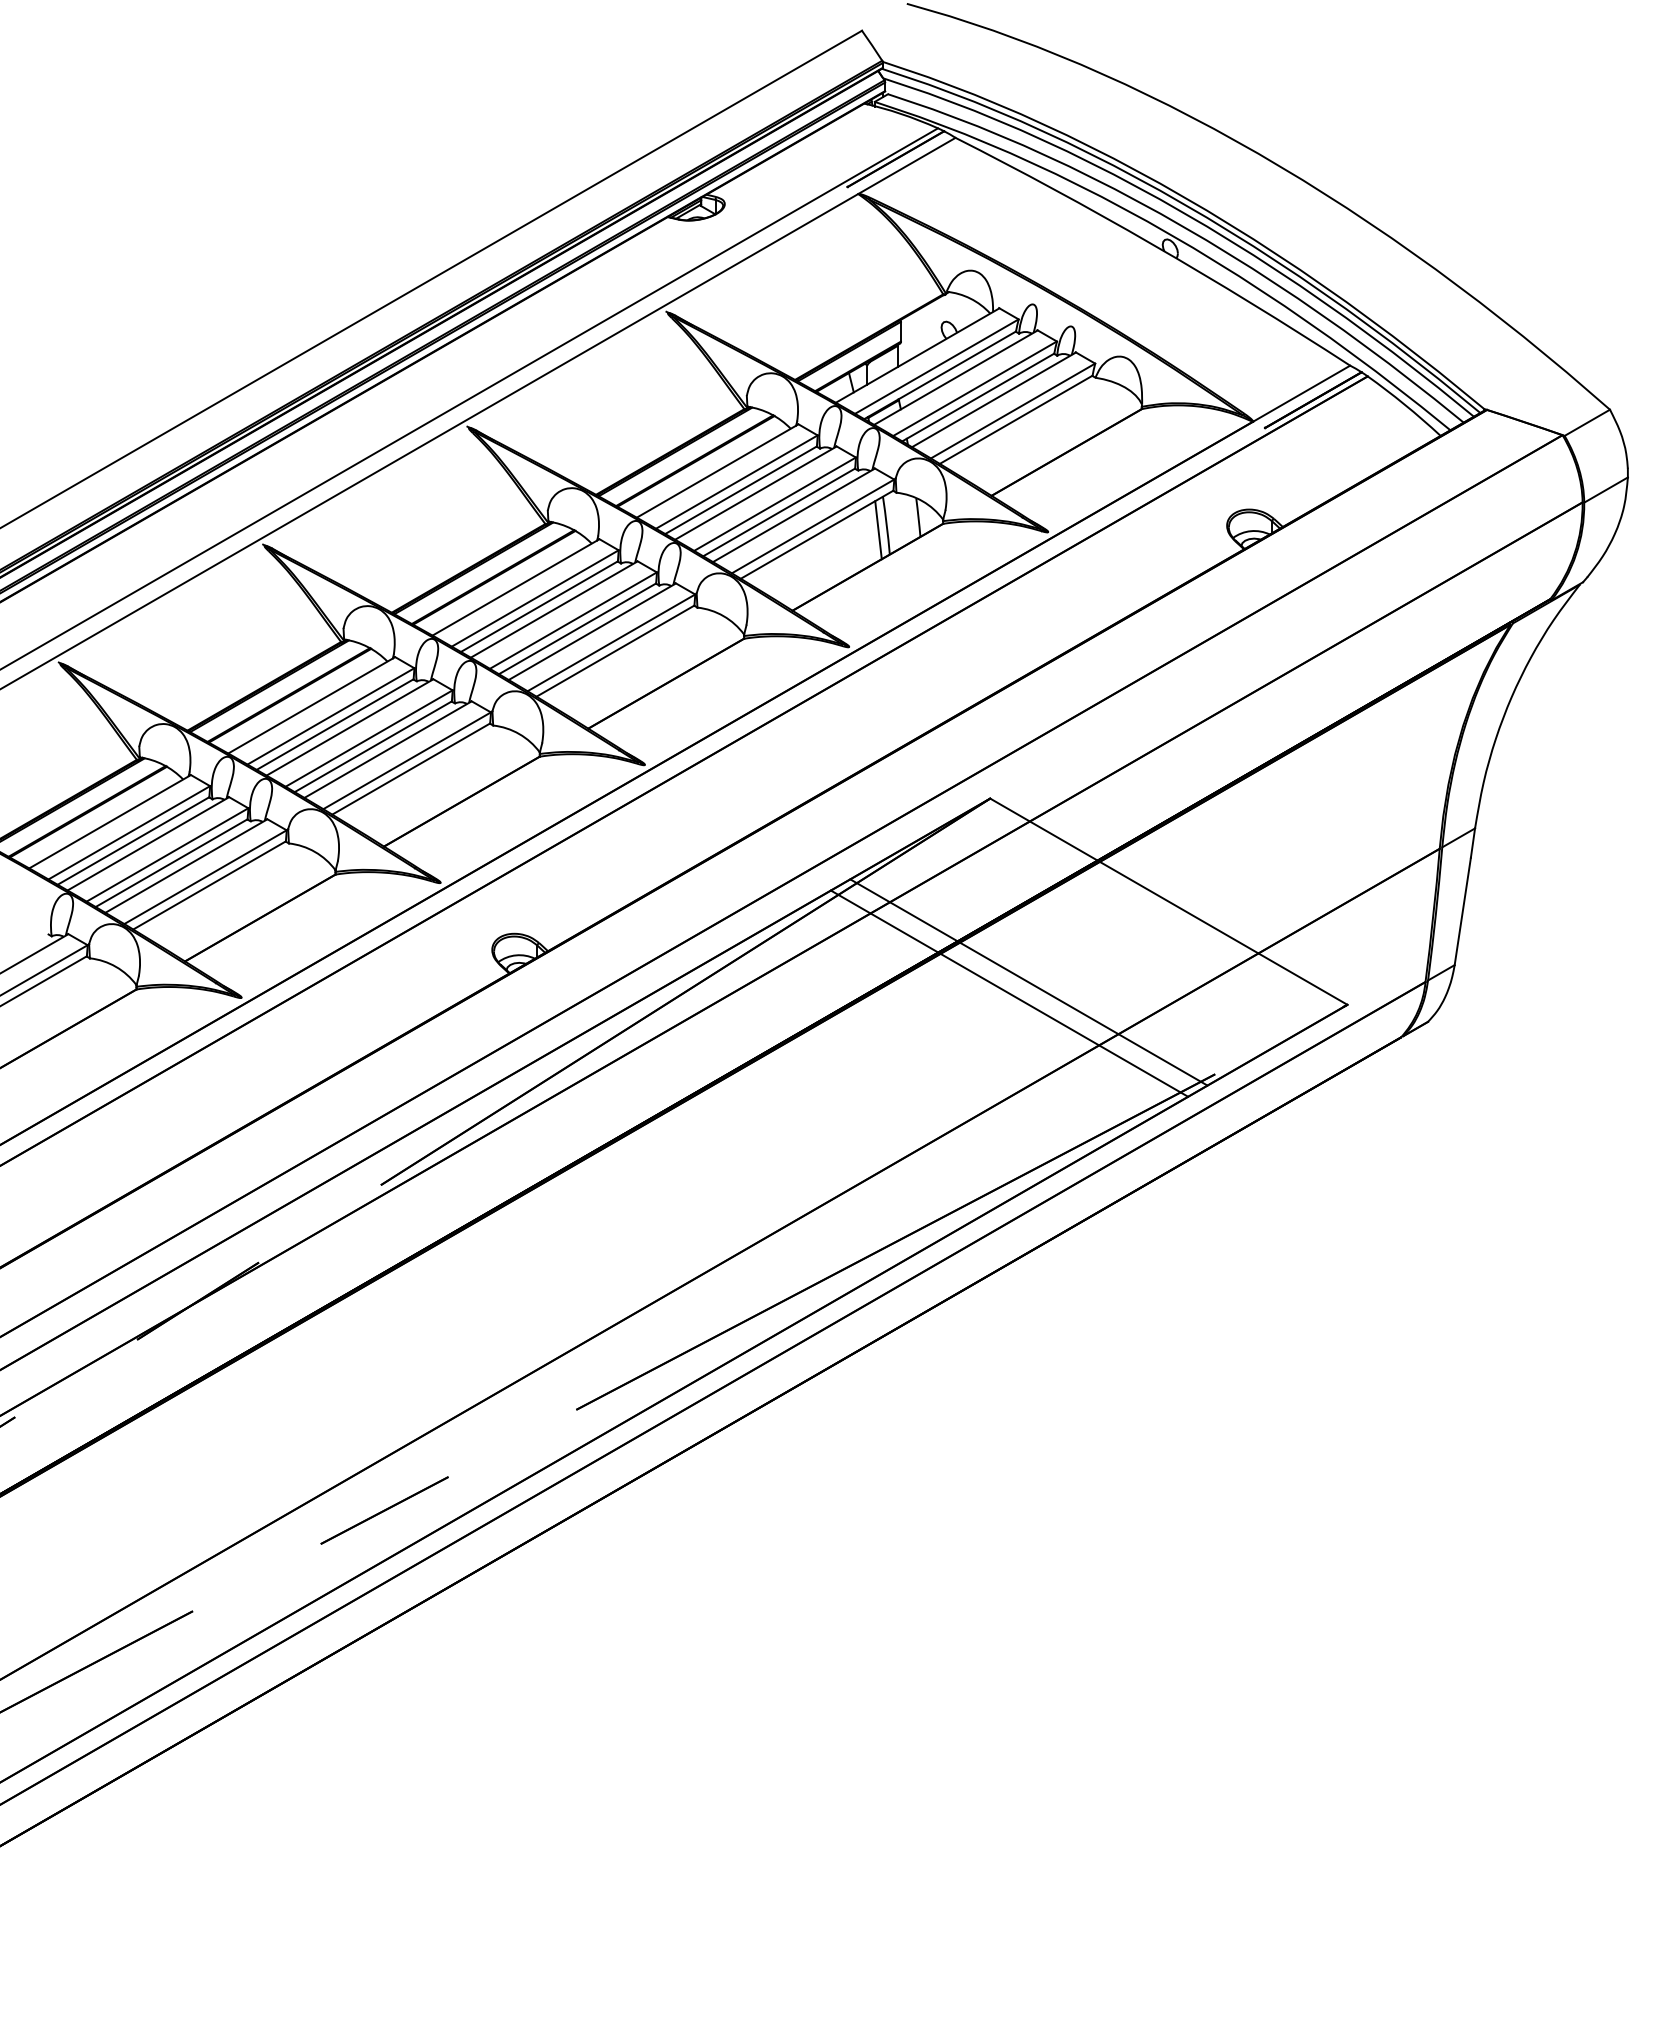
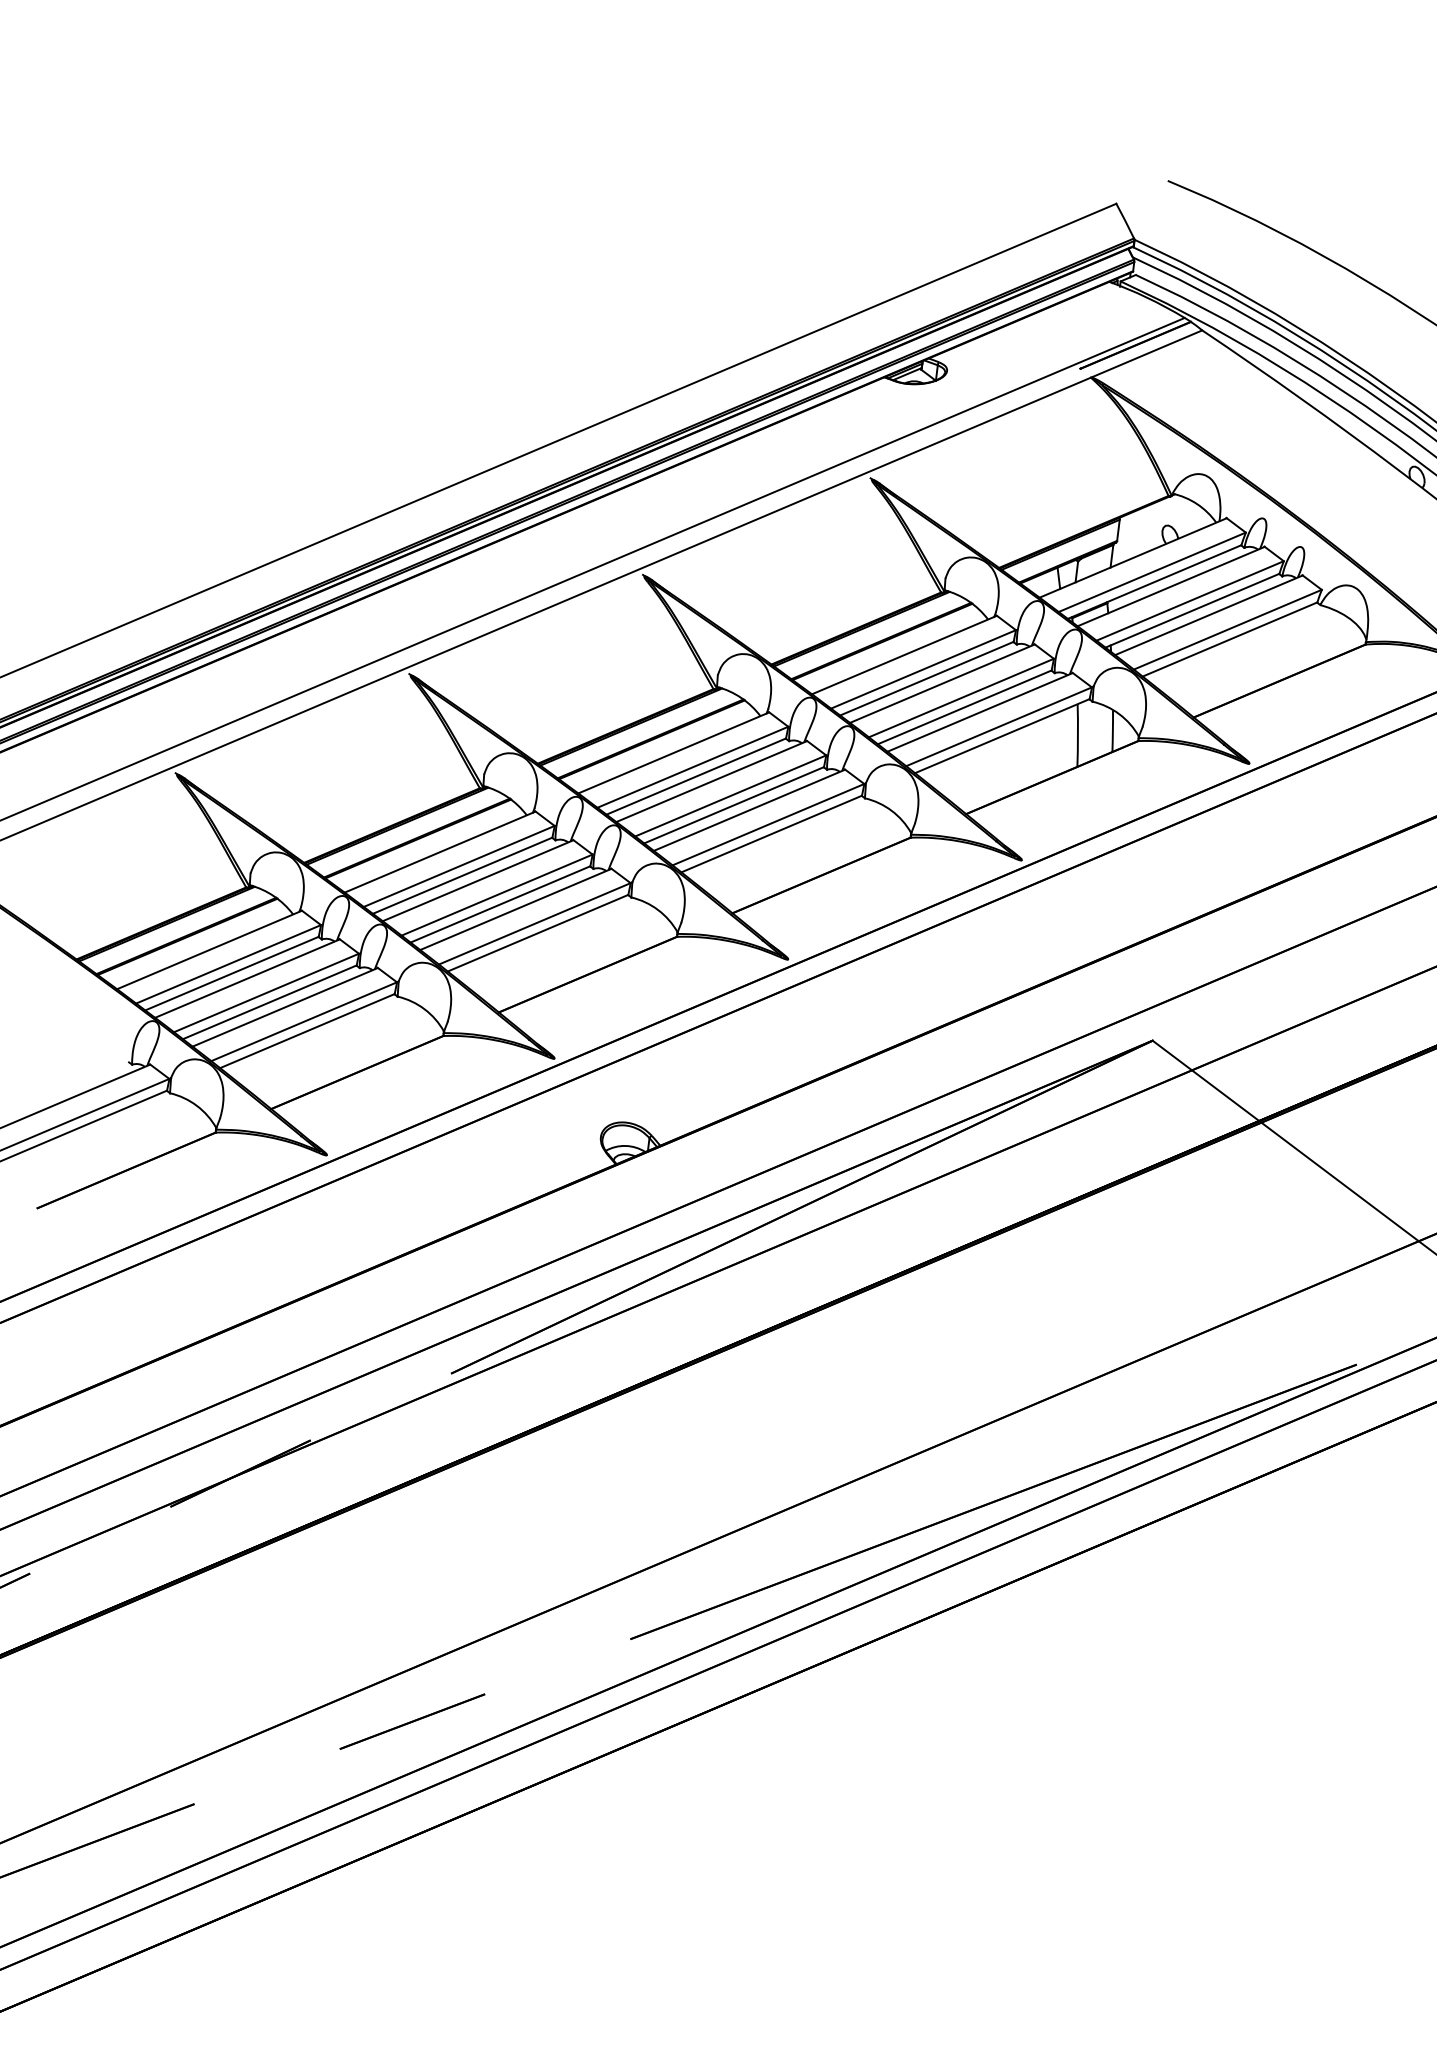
line: (878, 530) -> (1068, 739), removed
line: (1028, 982) -> (1169, 1242), removed
line: (1009, 993) -> (1147, 1251), removed

